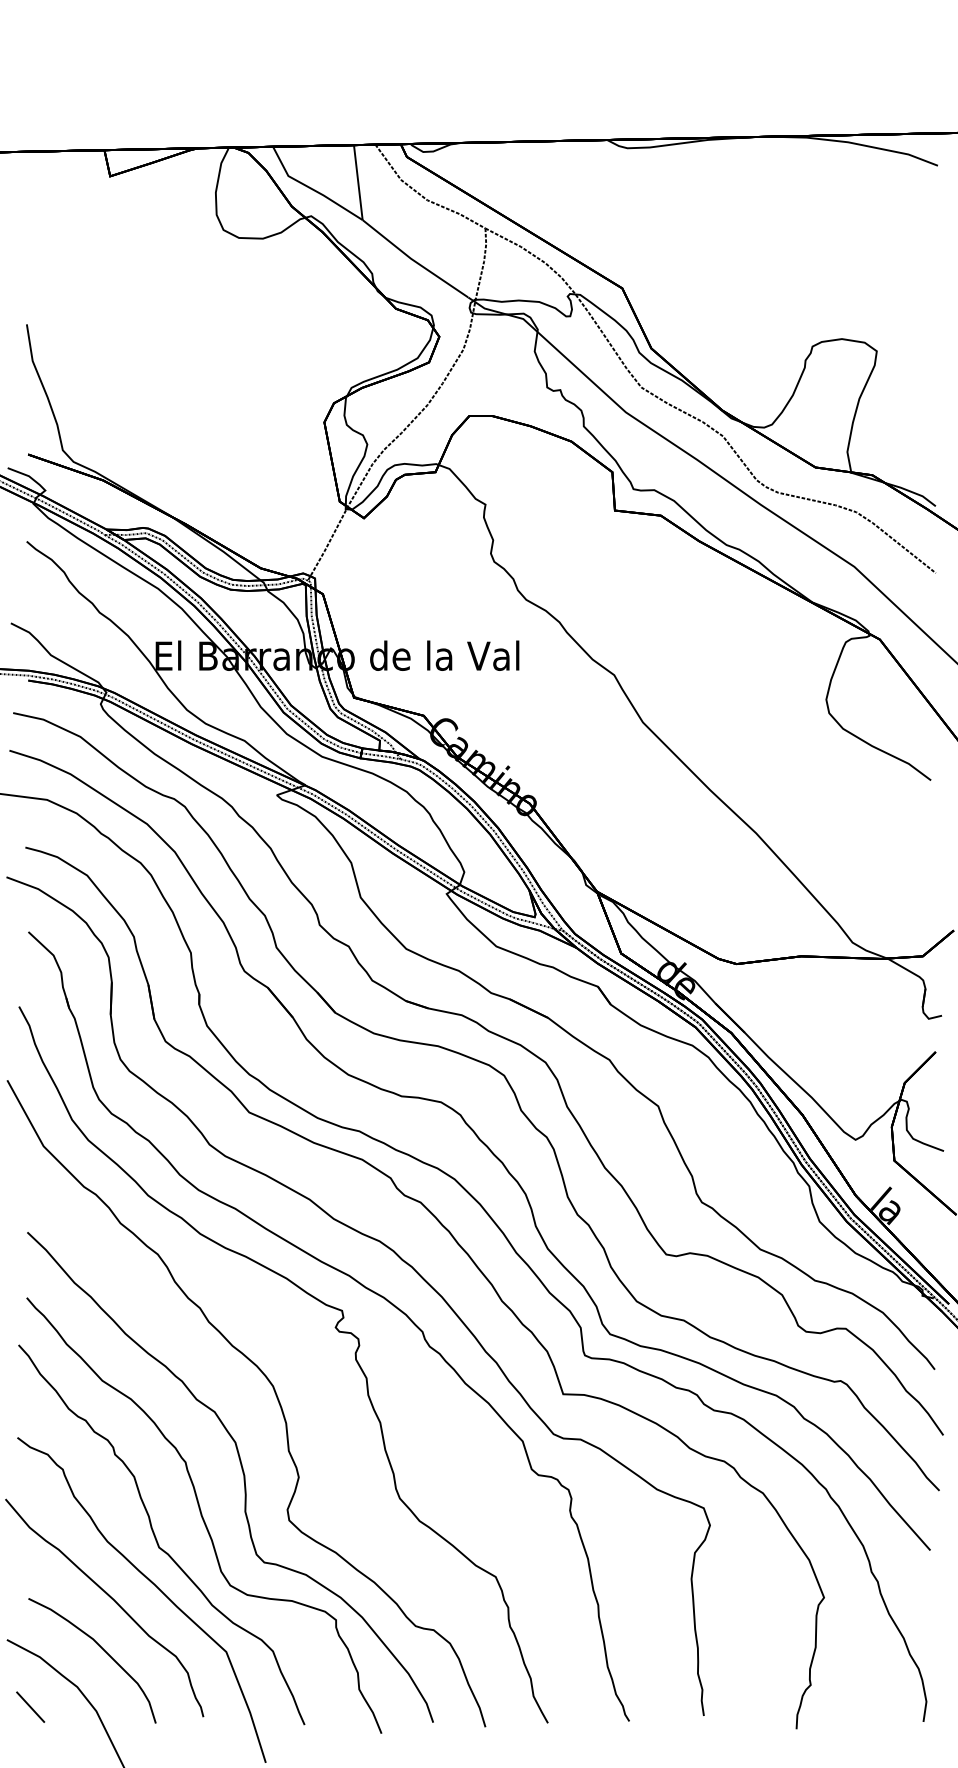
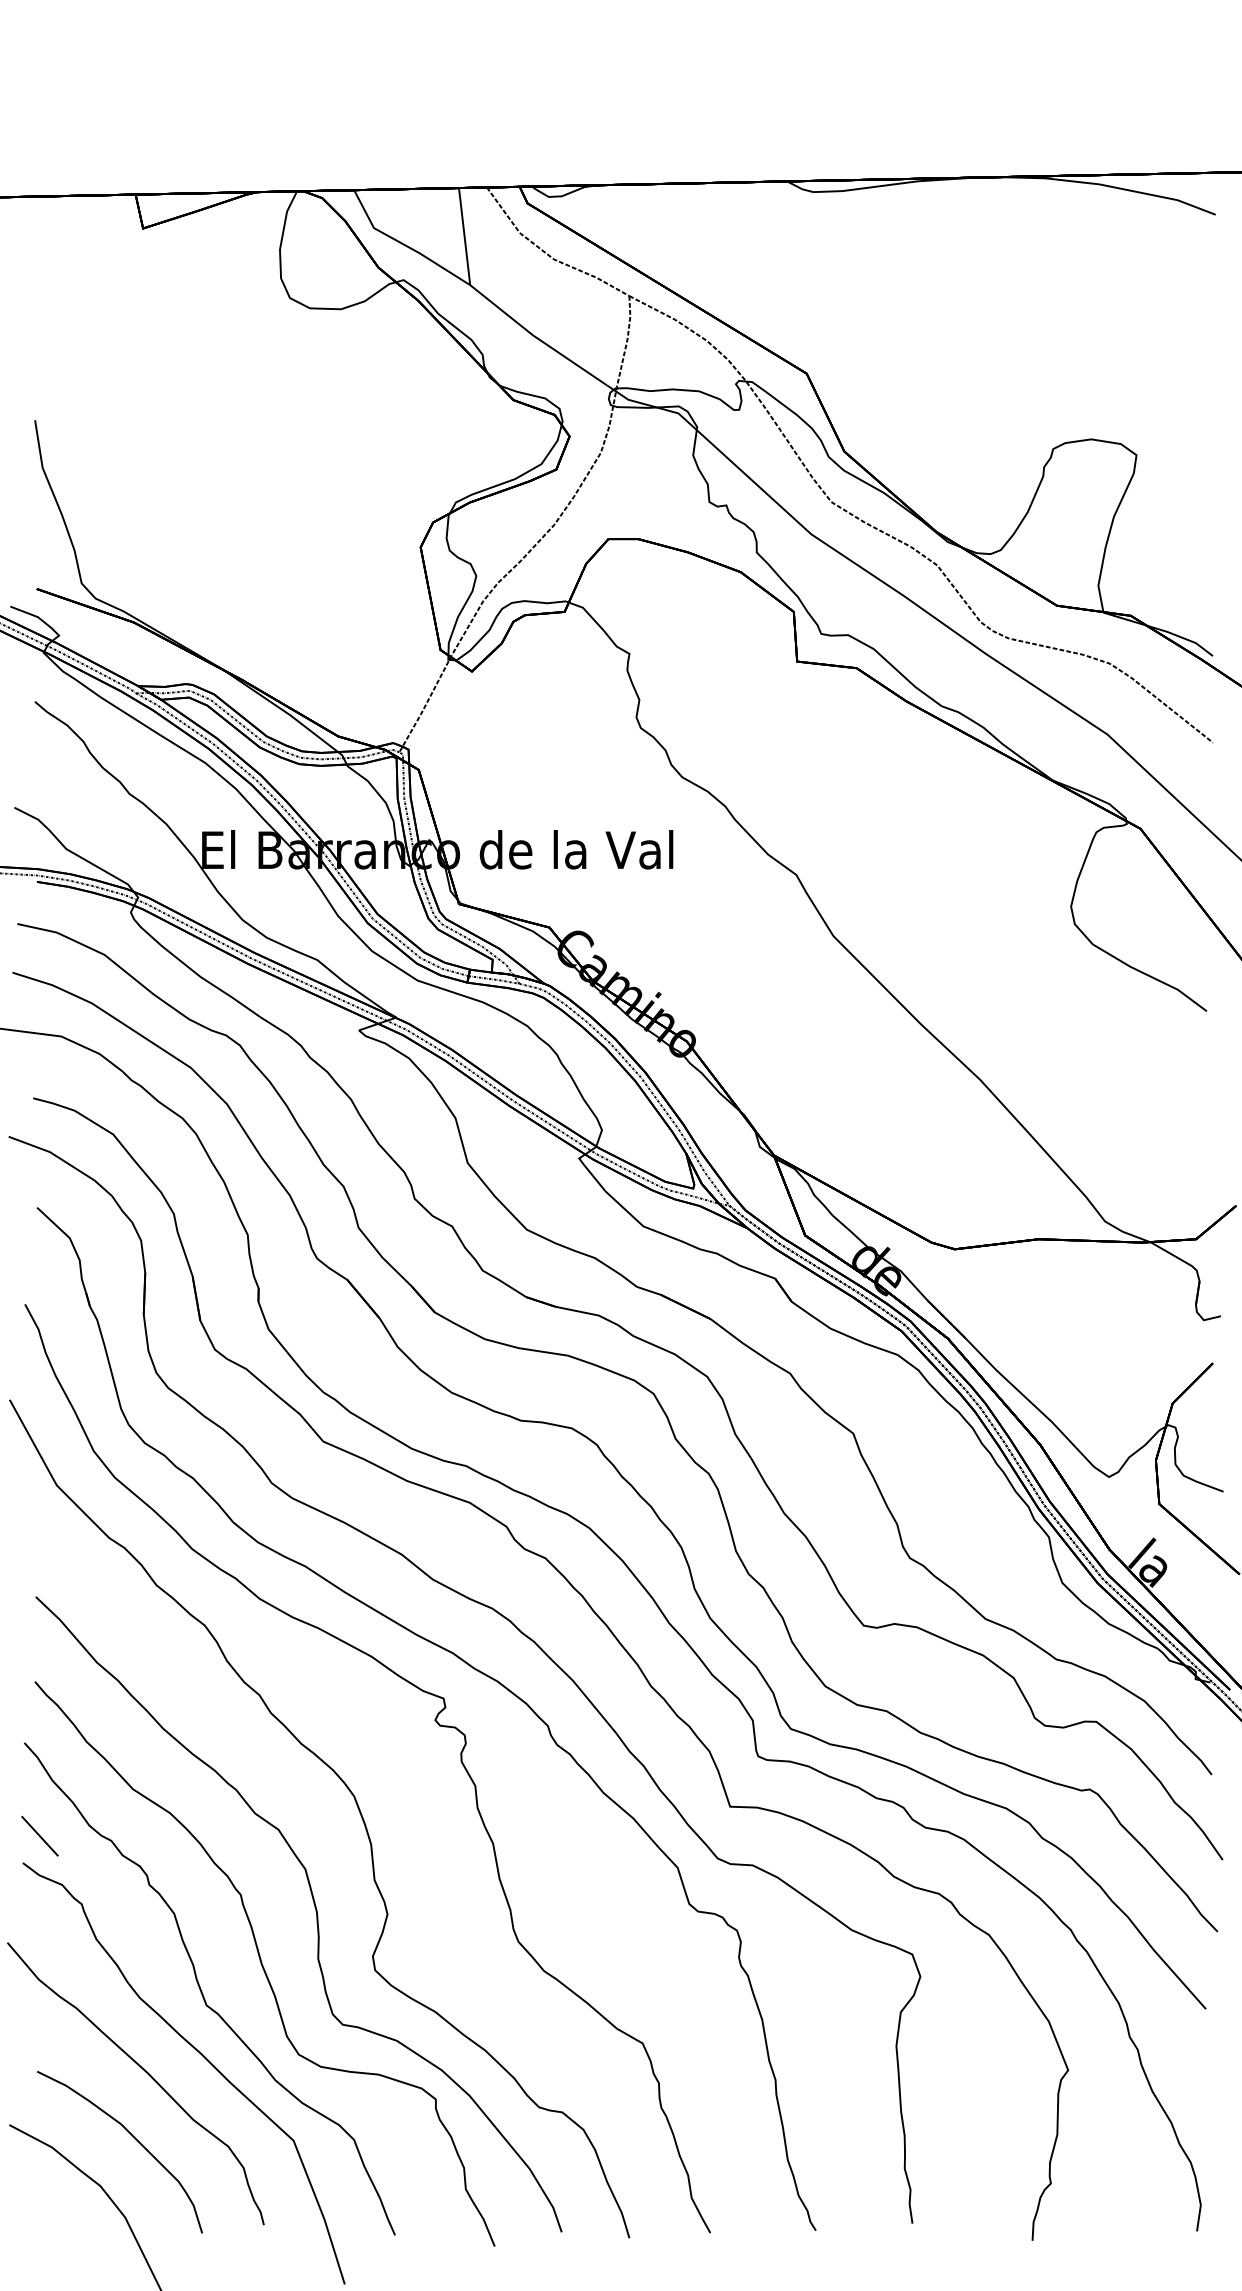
line: (30, 1706) -> (39, 1835), moved

